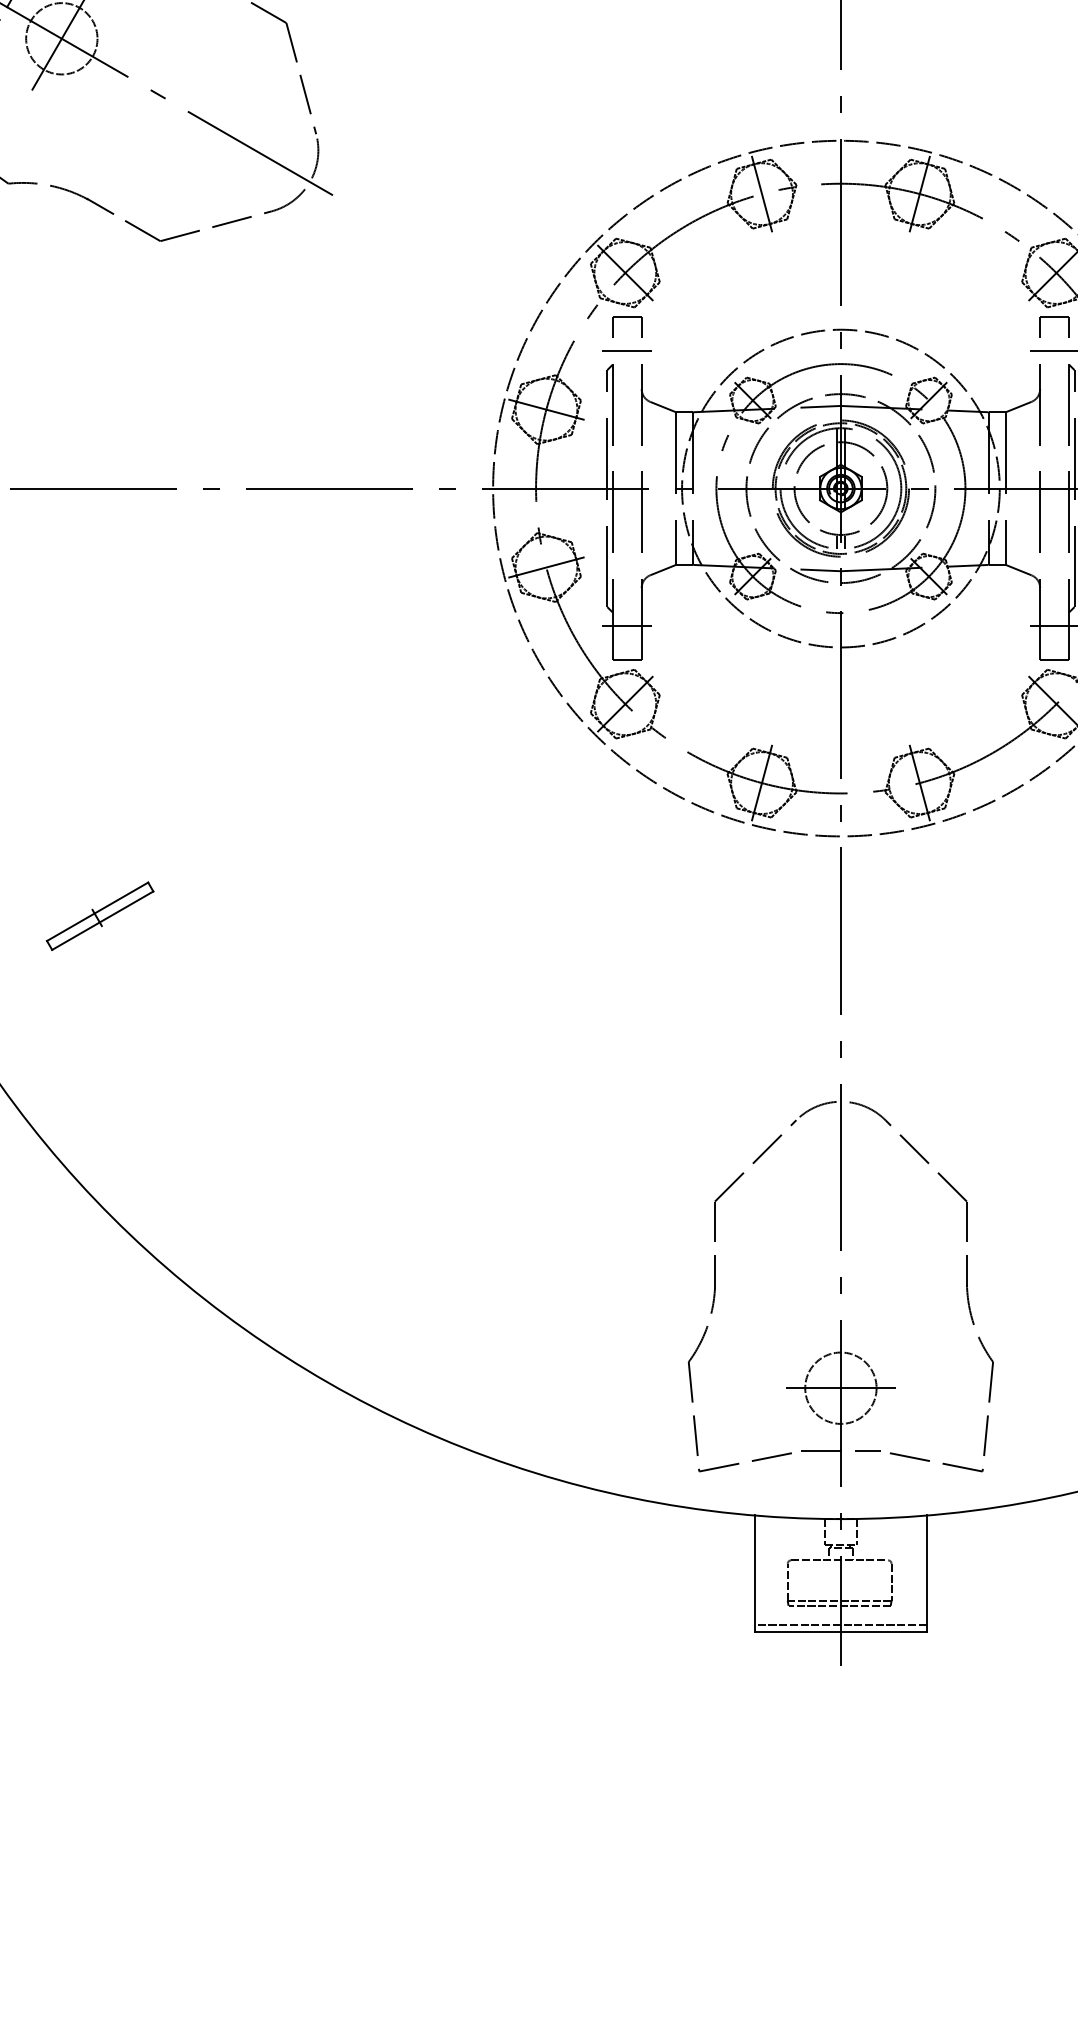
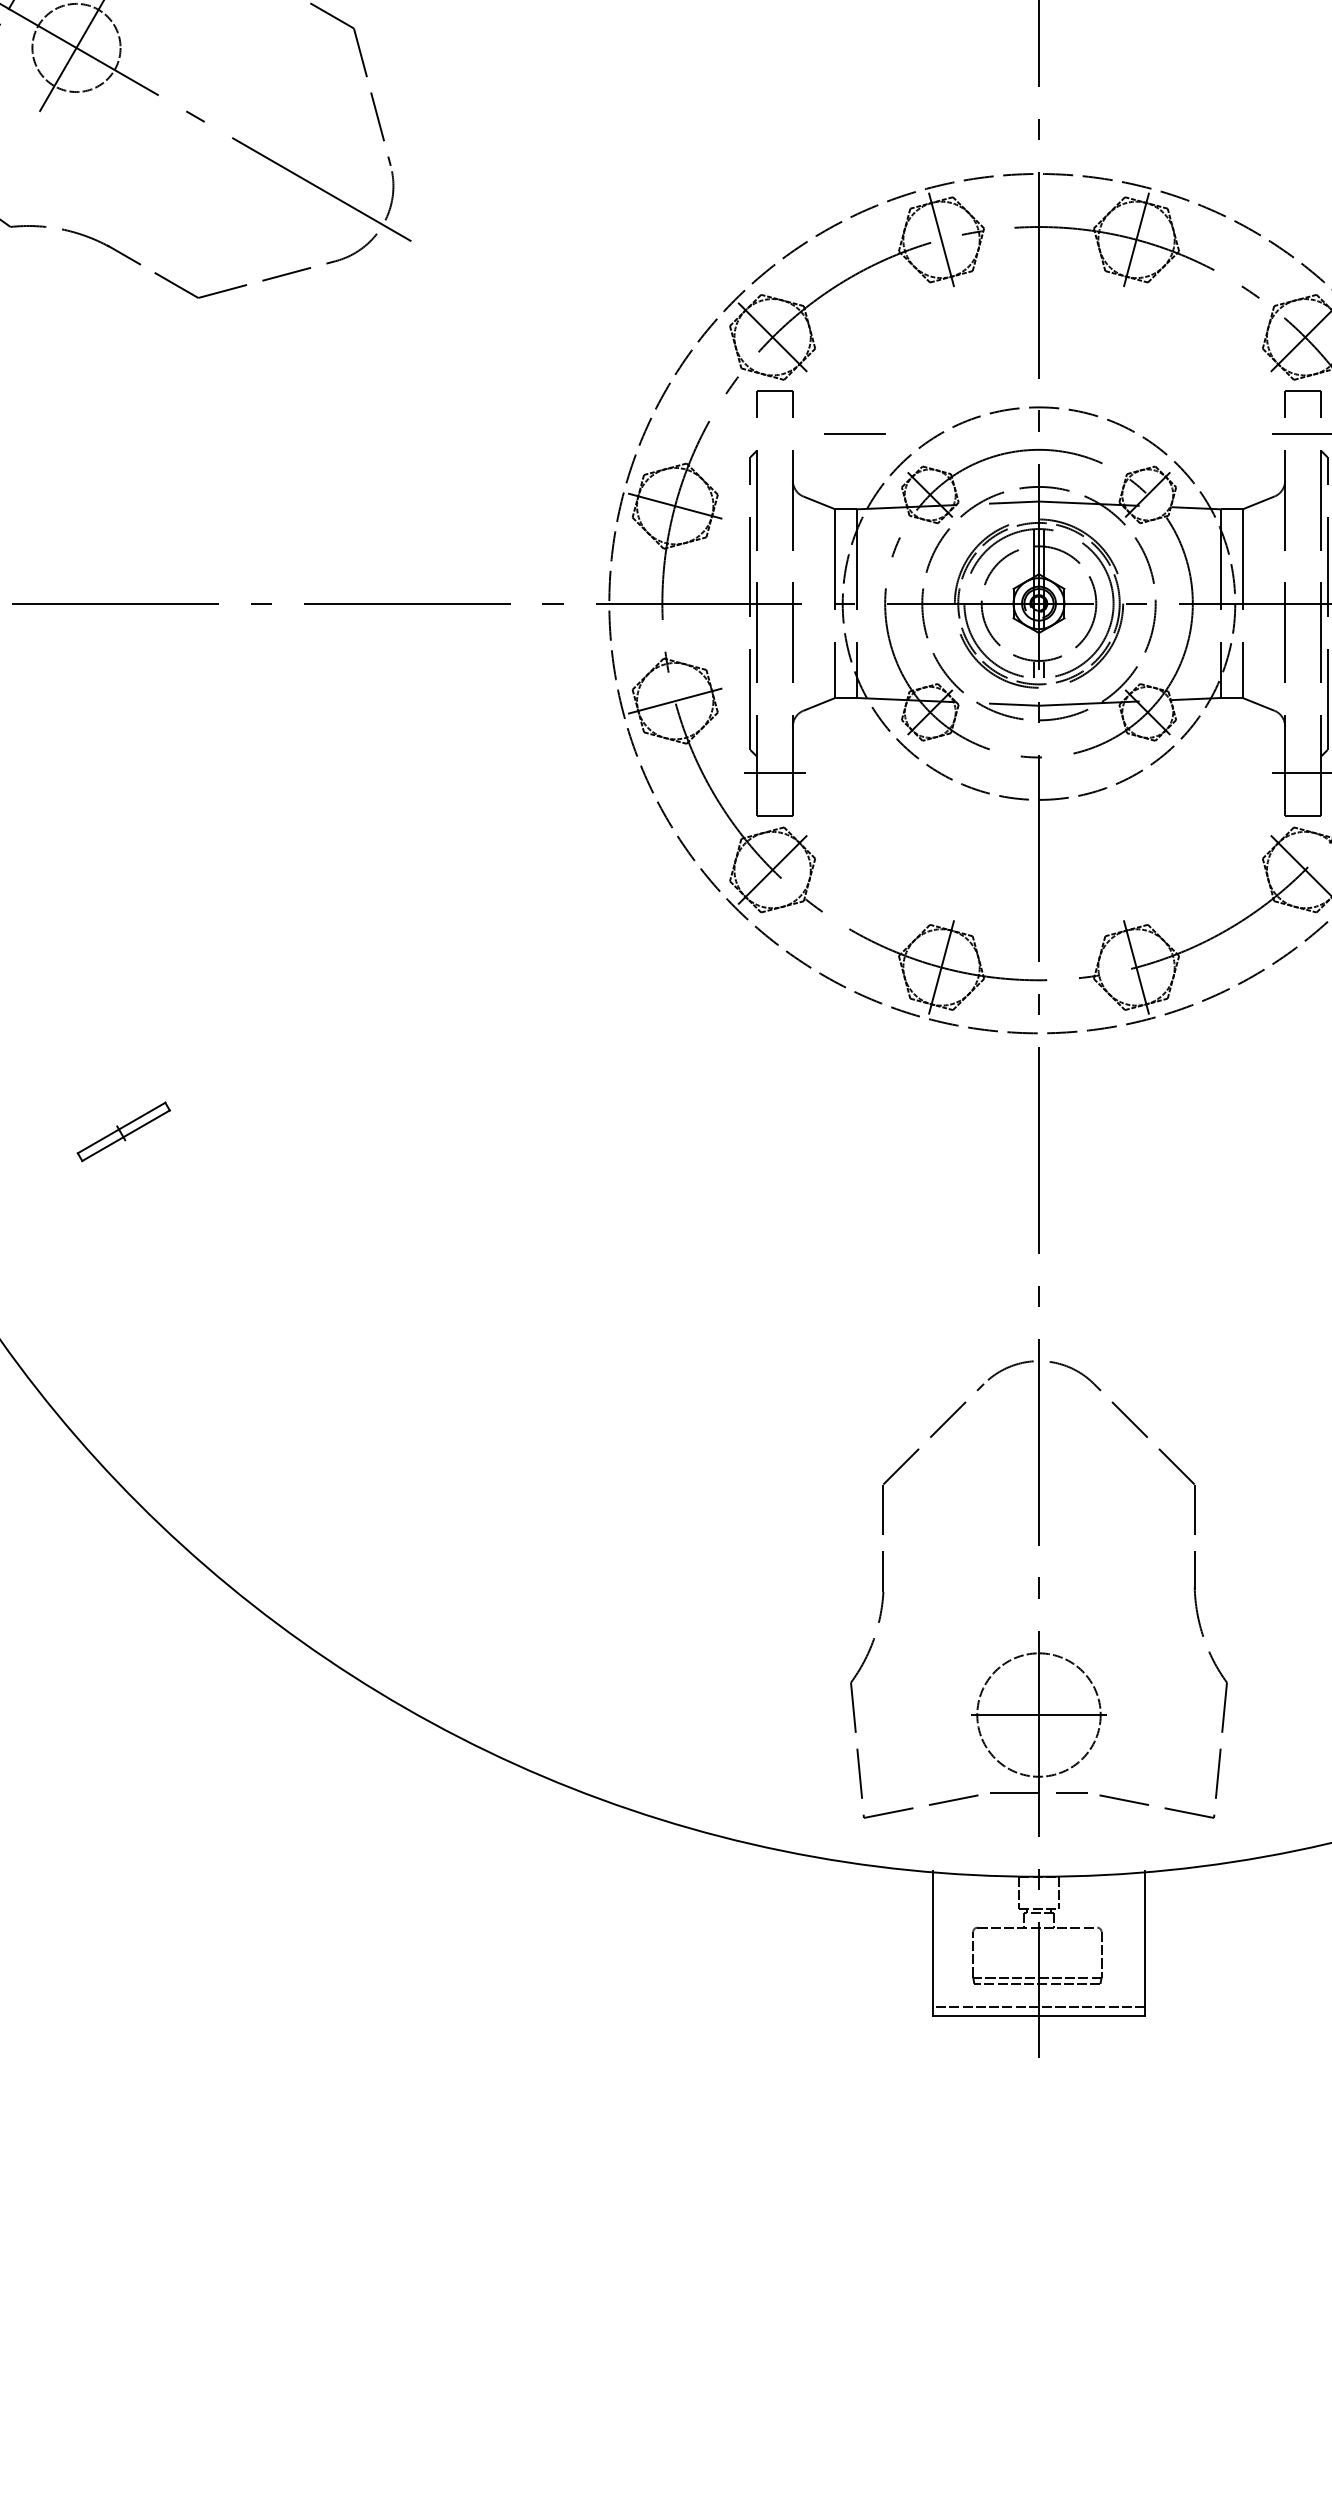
line: (626, 350) -> (854, 433), moved
part: (99, 915) -> (123, 1131), size x0.7
circle: (840, 1387) -> (1038, 1714), size x1.4

